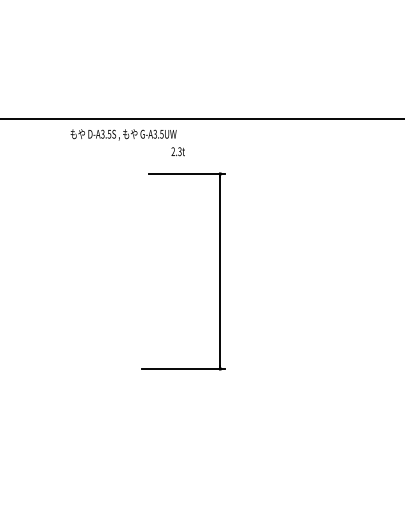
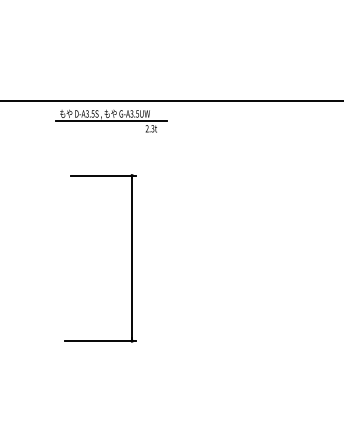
line: (131, 143) -> (111, 121), added
part: (219, 271) -> (131, 258), moved

